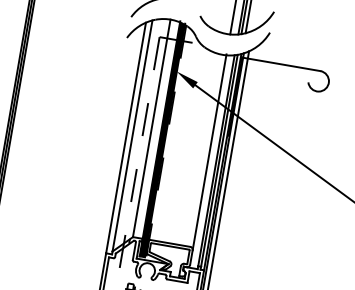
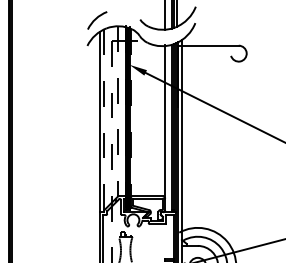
line: (152, 128) -> (118, 111), solid -> dashed
line: (132, 135) -> (104, 119), solid -> dashed

